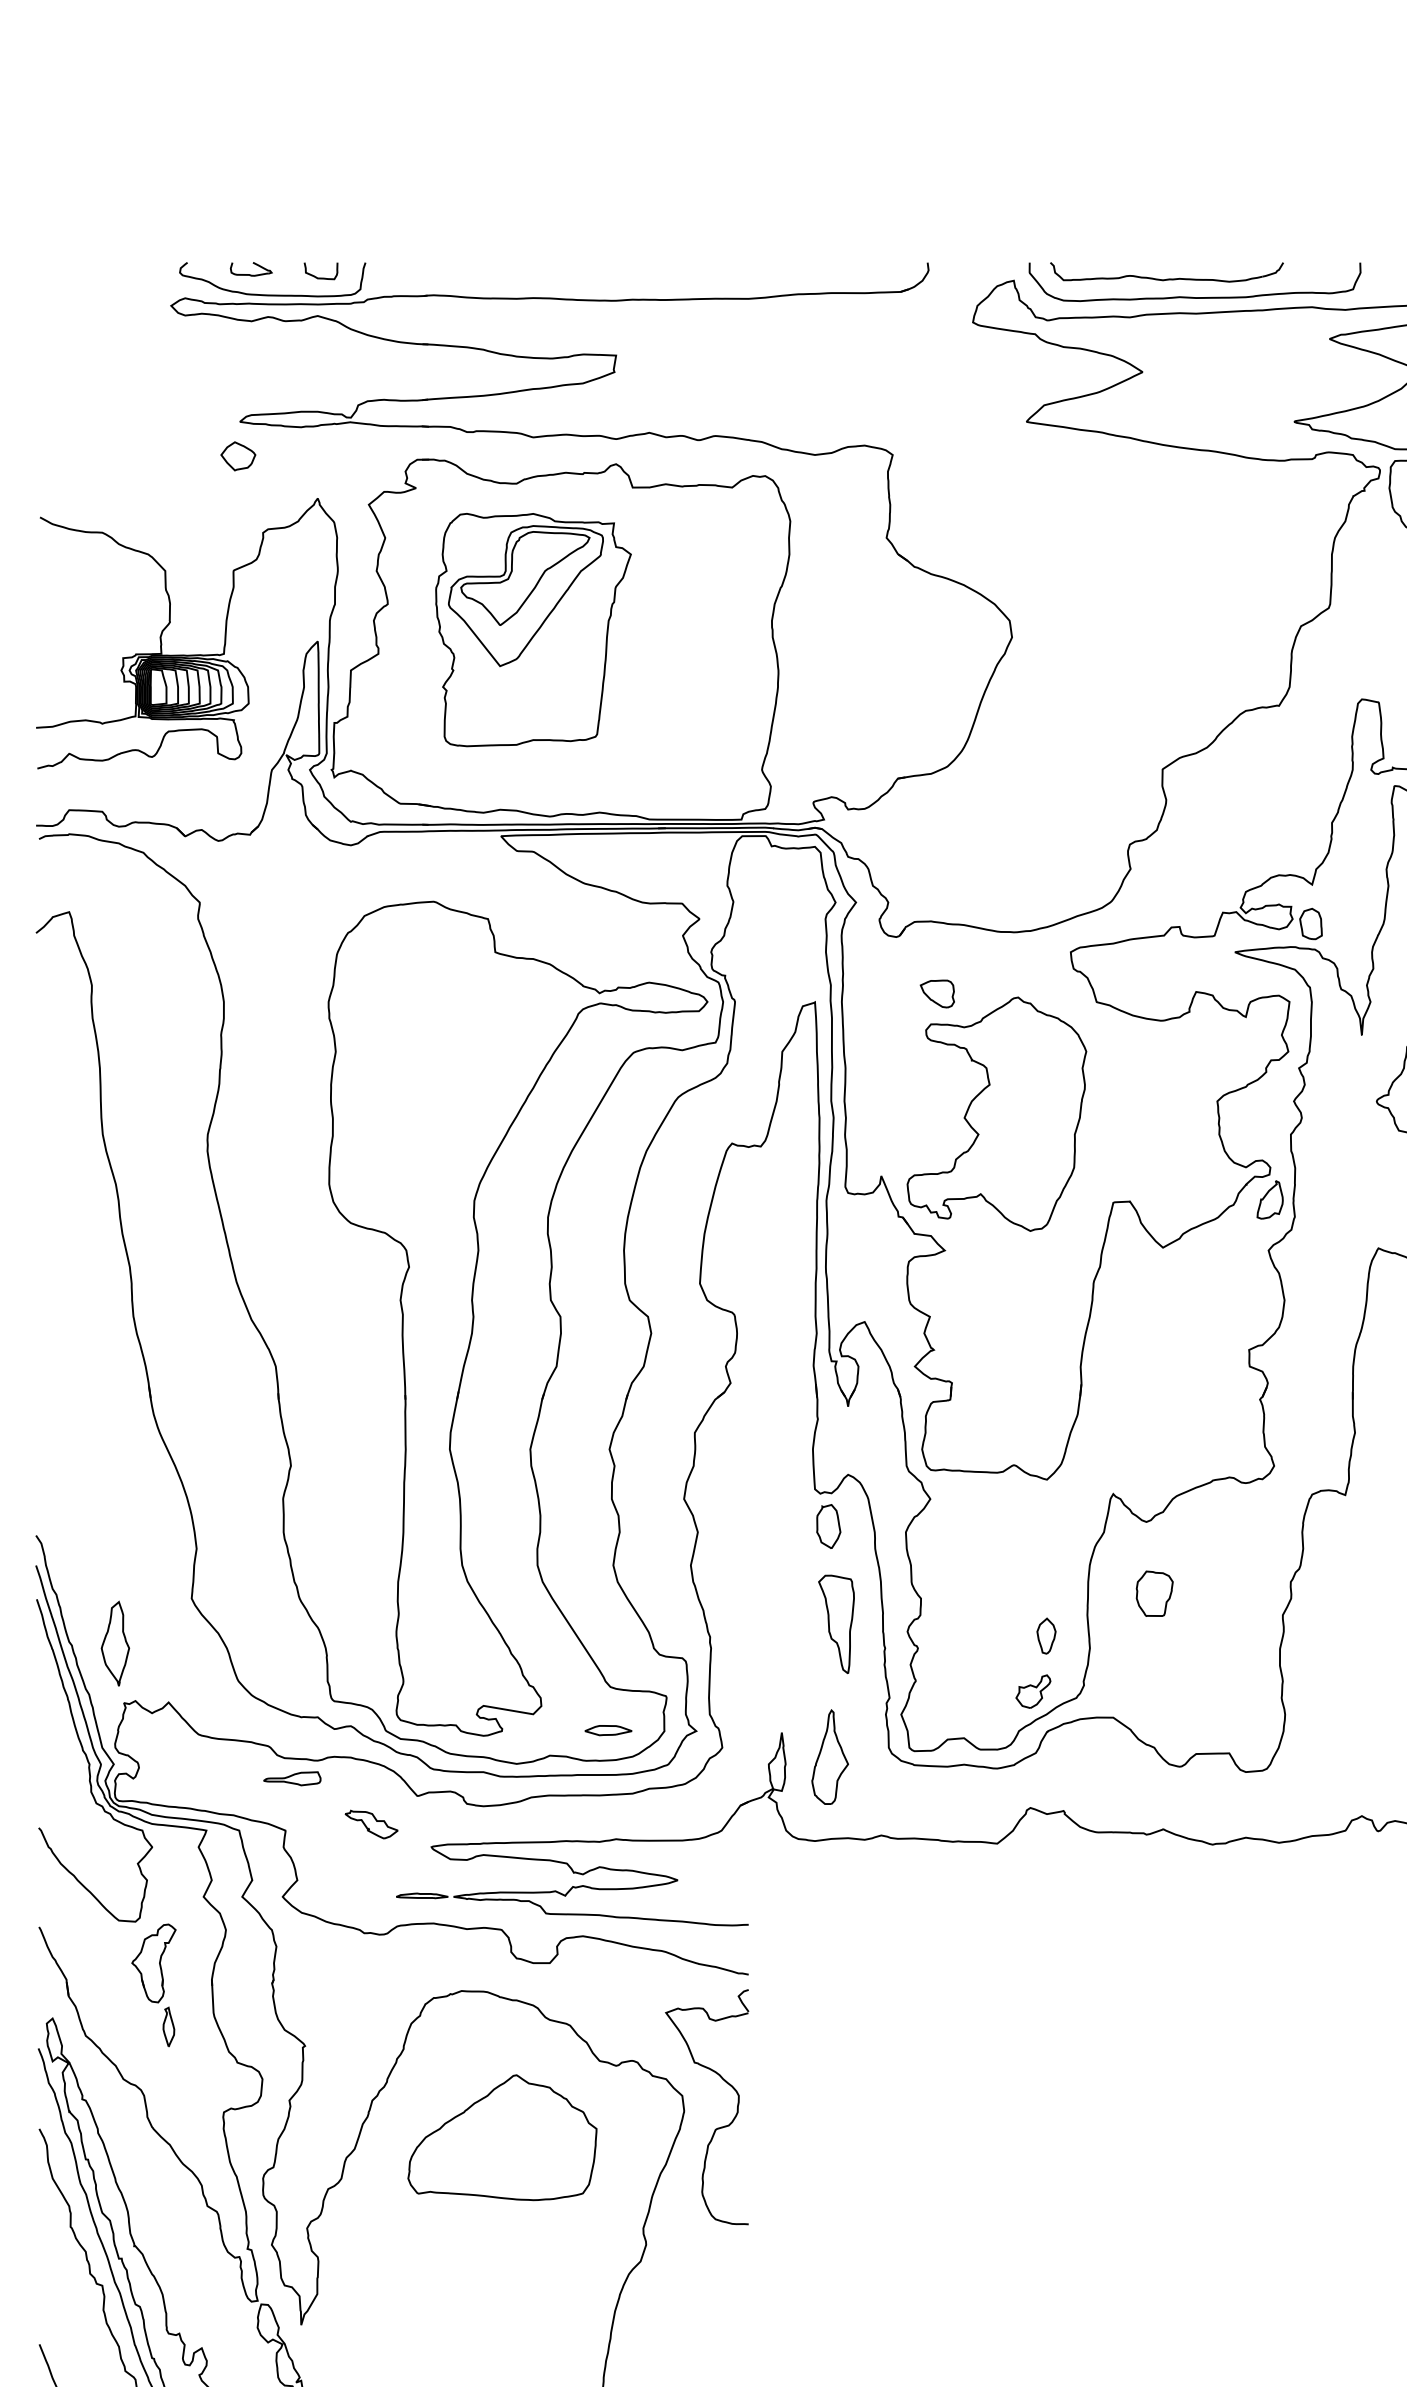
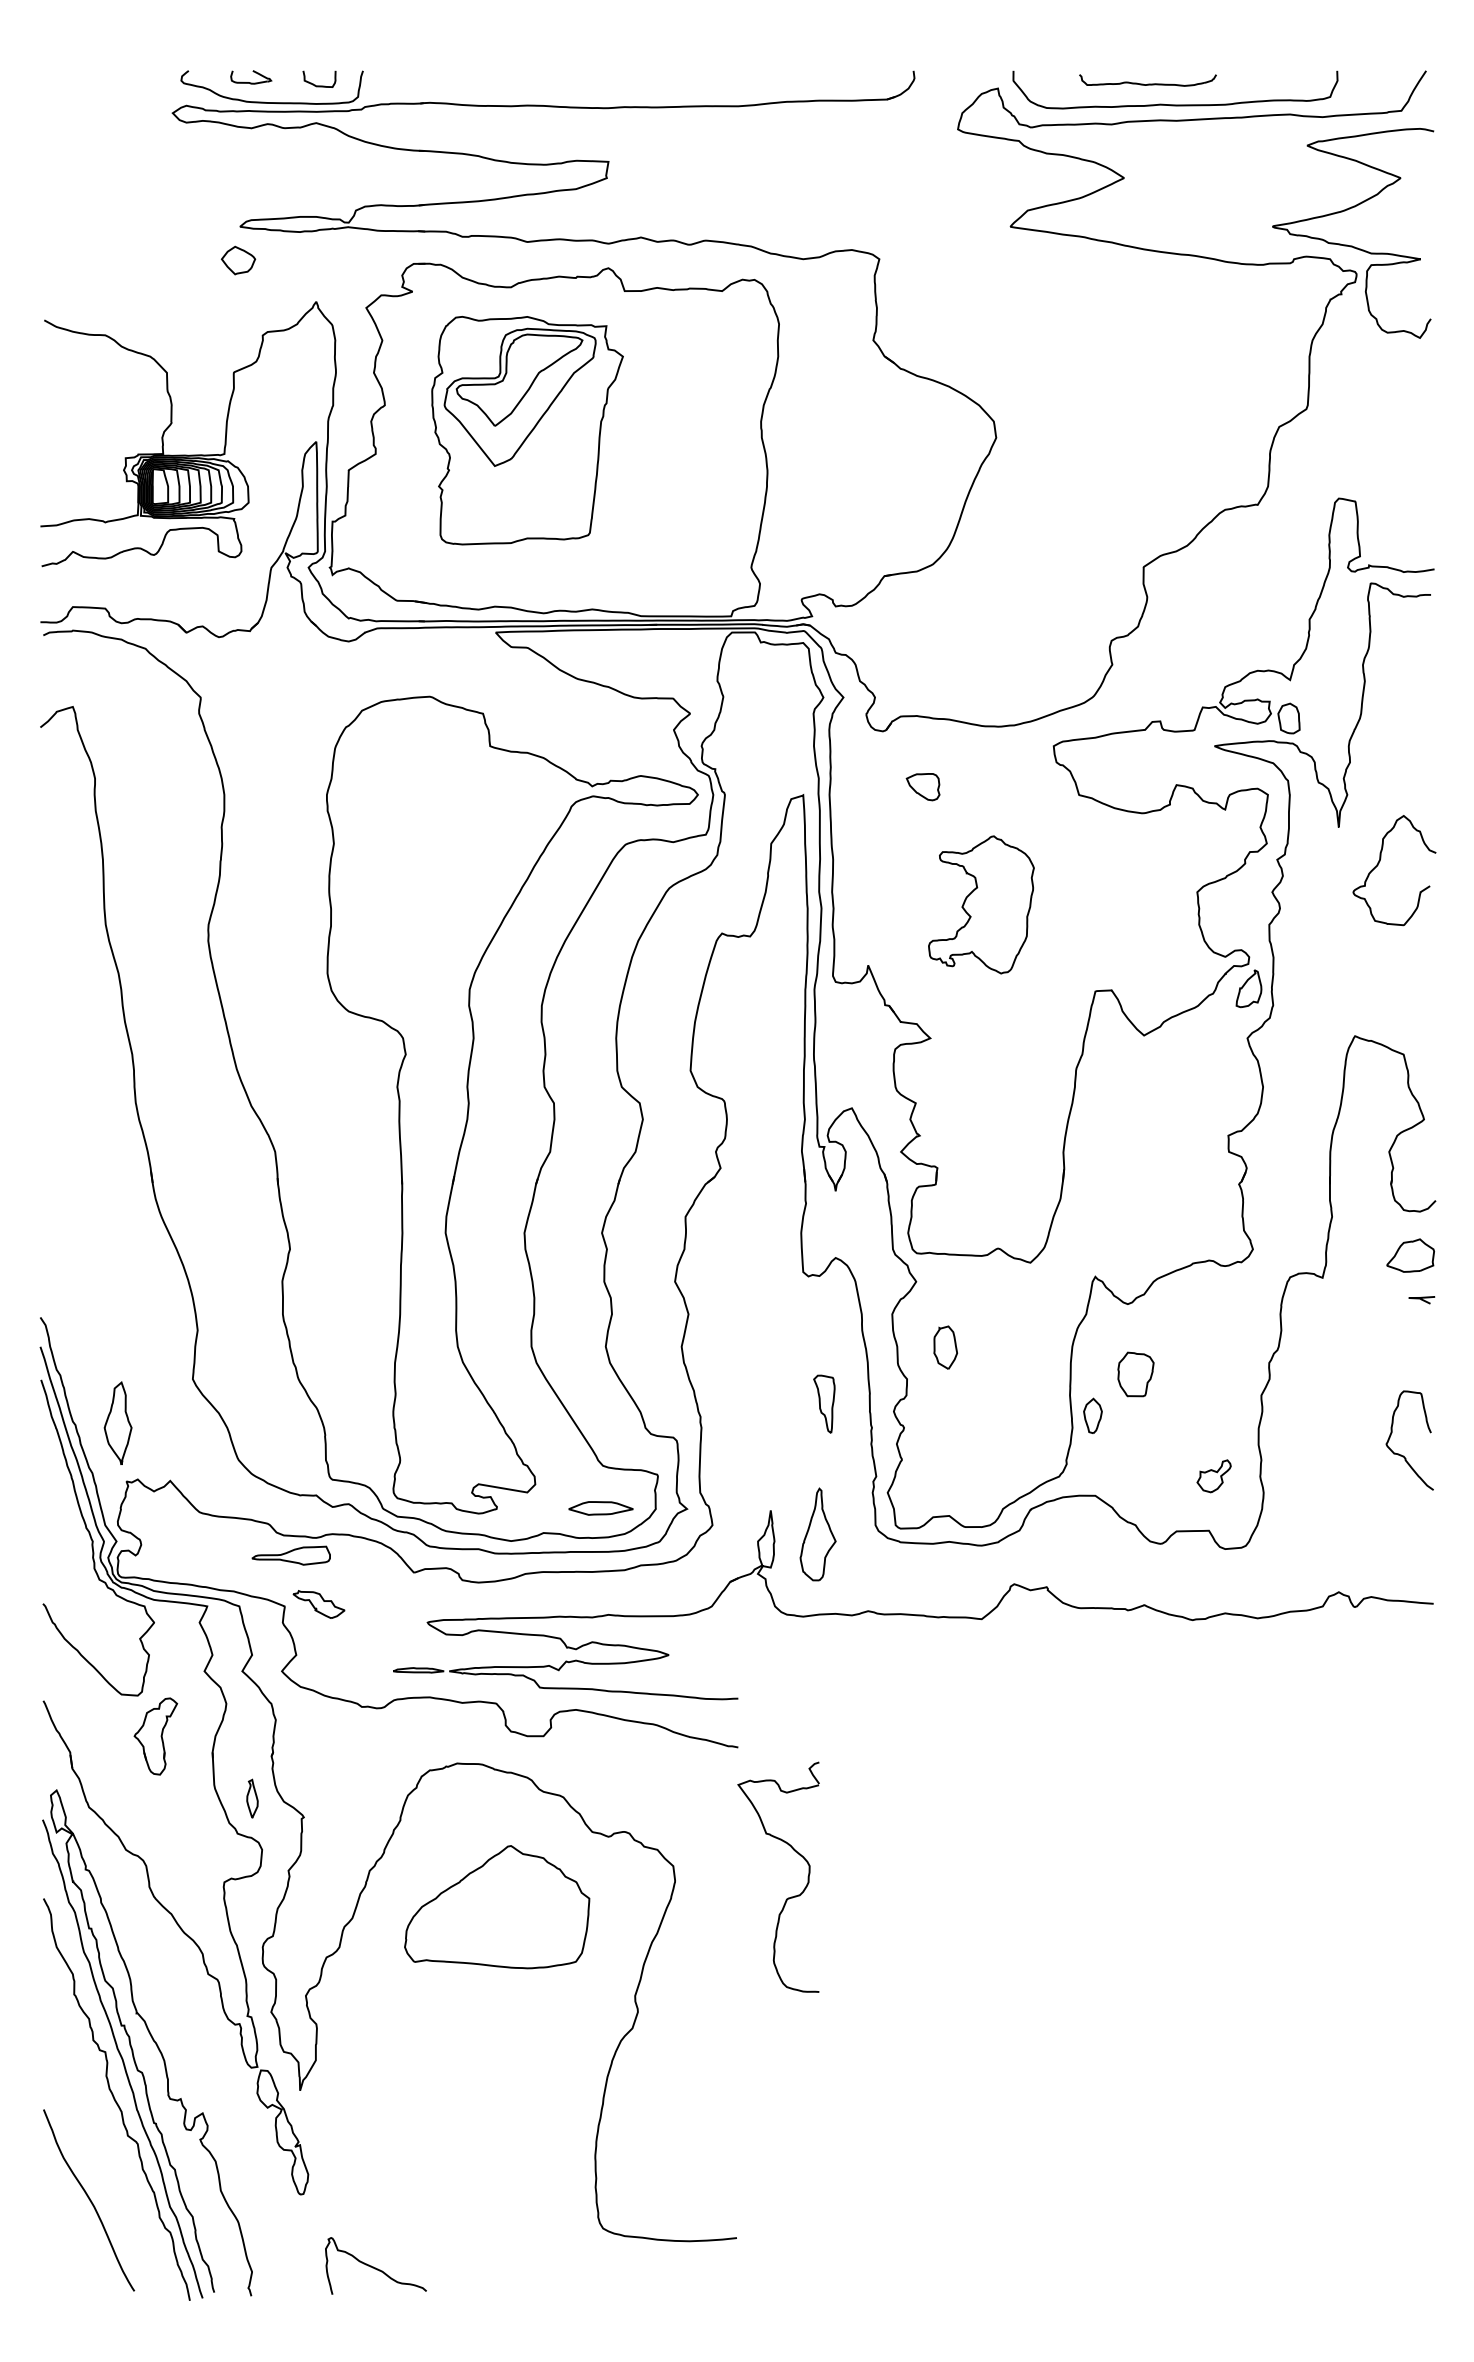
part: (1166, 272) -> (1147, 80), size x0.6
part: (997, 1113) -> (981, 904), size x0.6
part: (828, 1526) -> (945, 1347), moved
part: (836, 1623) -> (824, 1403), size x0.6
part: (1046, 1635) -> (1092, 1415), moved
part: (1032, 1691) -> (1213, 1476), moved
part: (607, 1730) -> (600, 1508), size x1.4
part: (292, 1778) -> (291, 1555), size x1.4
part: (371, 1824) -> (318, 1604), moved
part: (168, 2026) -> (252, 1798), moved
part: (717, 2127) -> (788, 1897), moved

